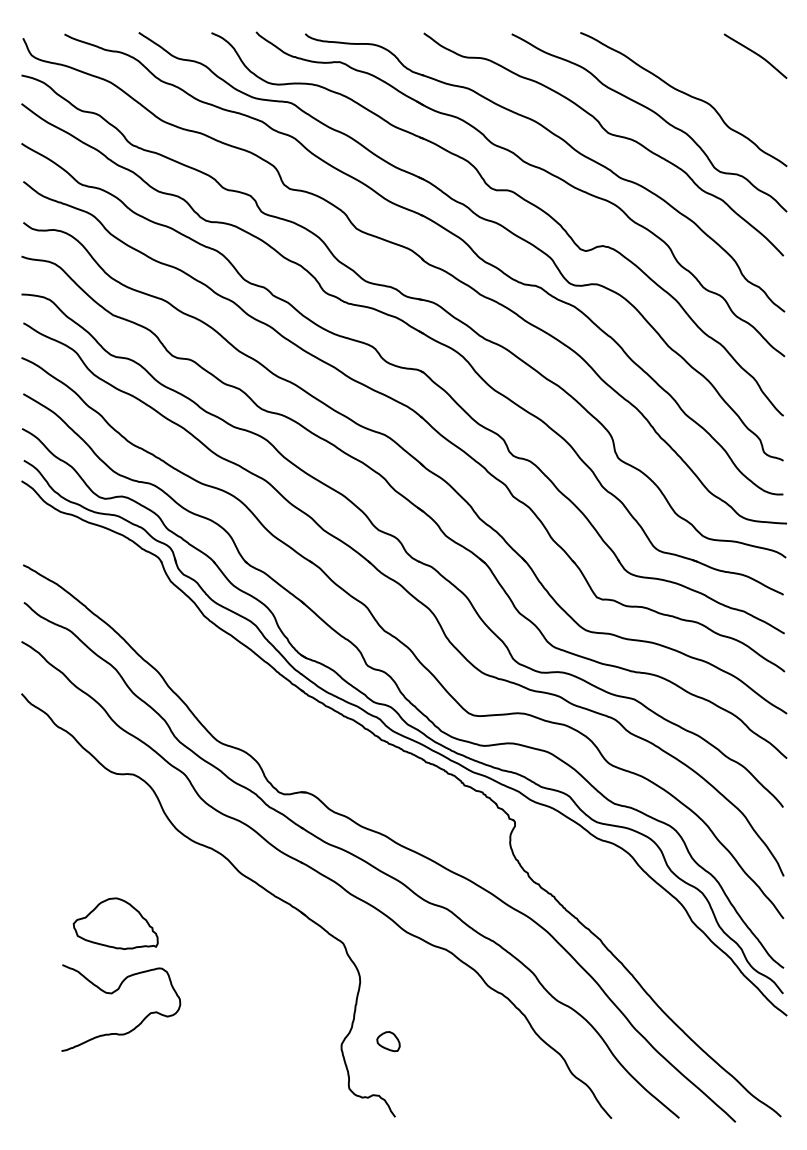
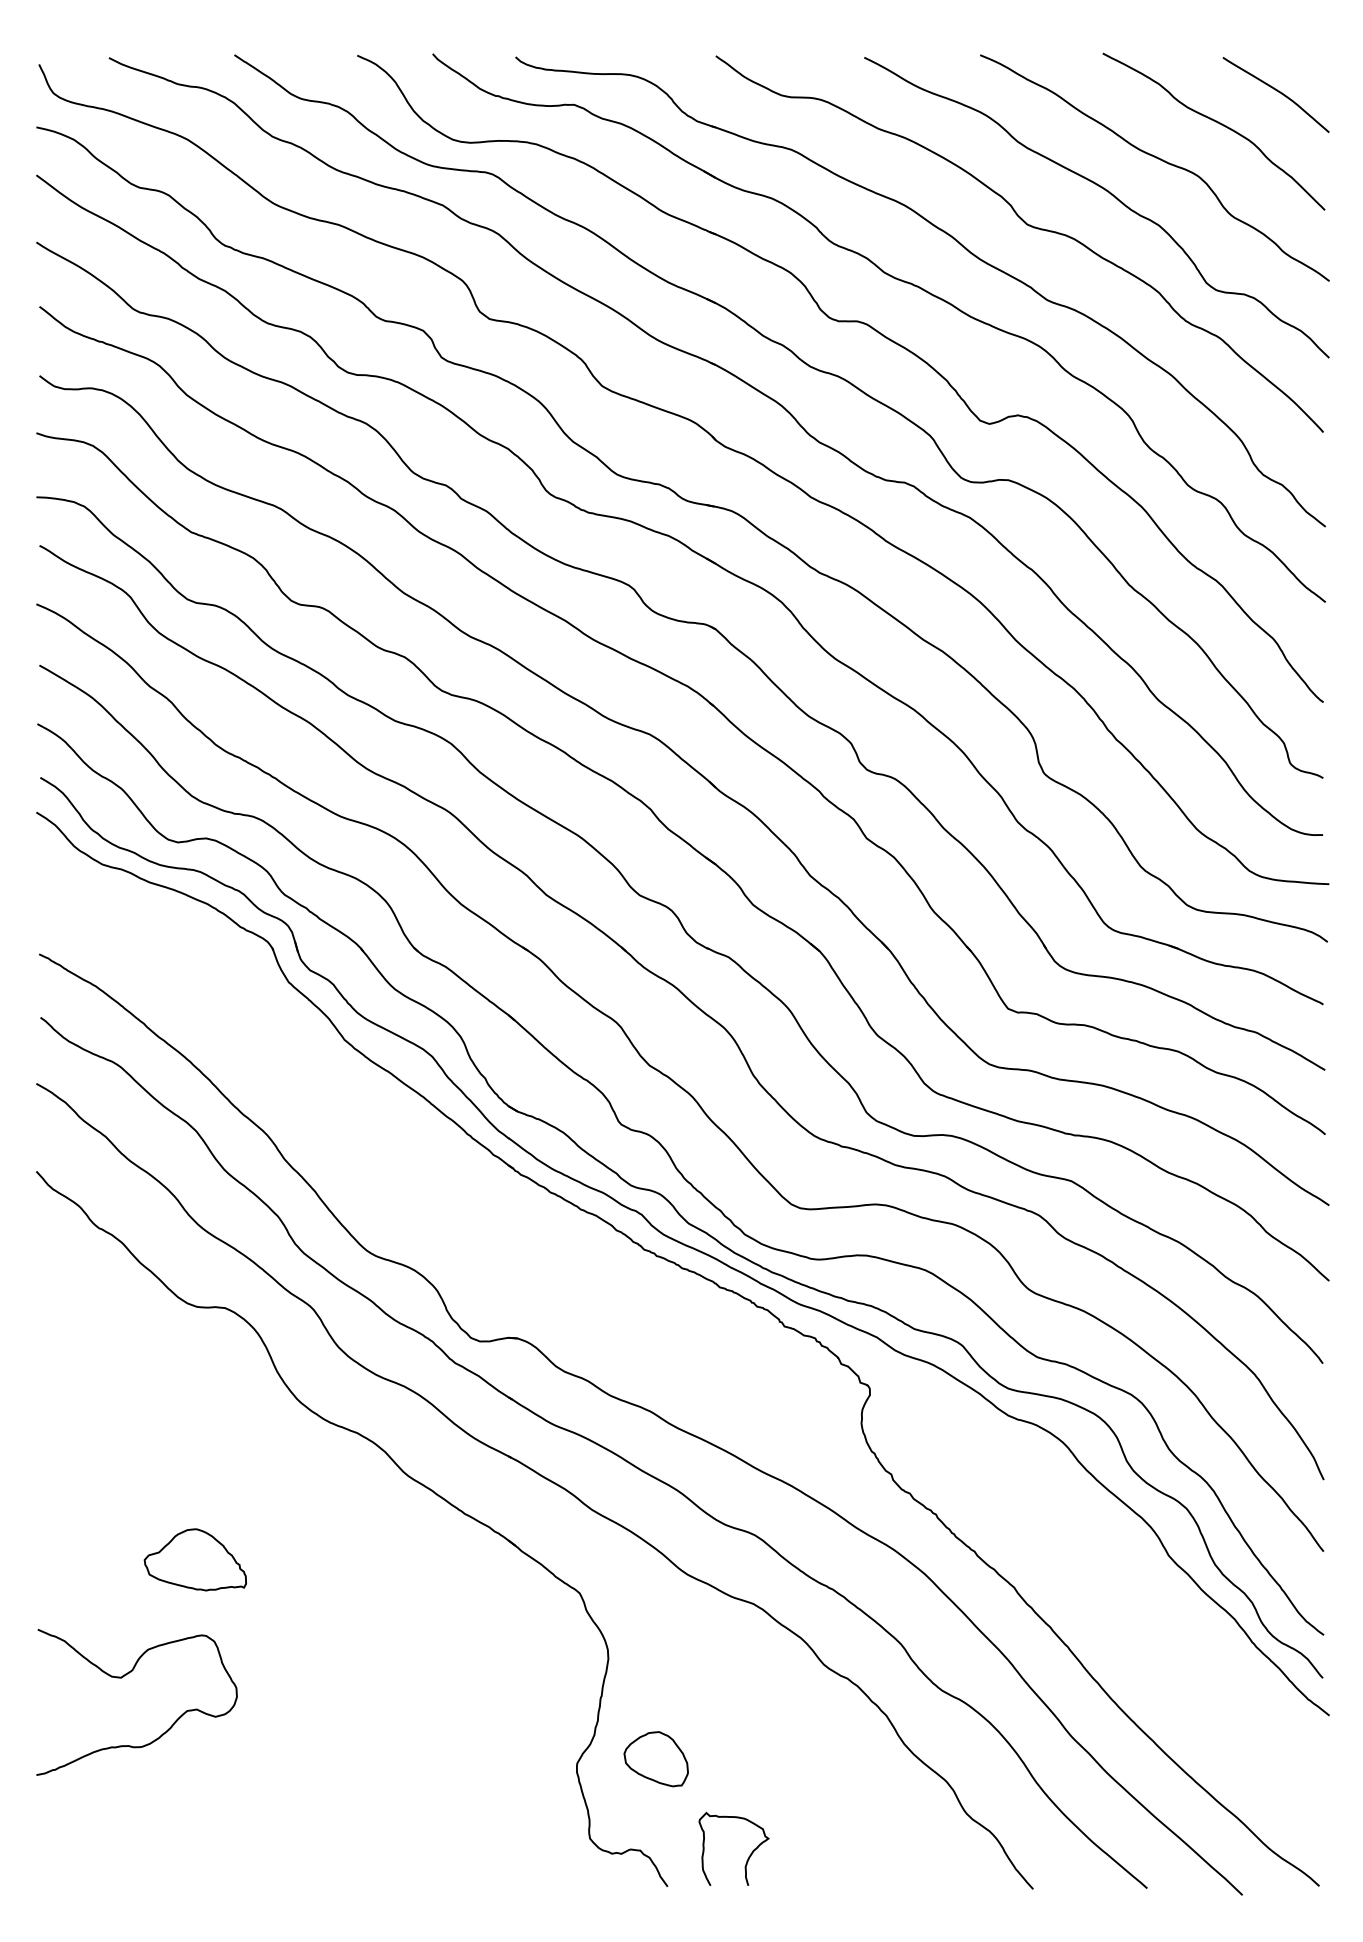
curve: (720, 73) -> (1216, 124), added
part: (115, 923) -> (195, 1559), size x0.71
curve: (112, 994) -> (122, 1679), moved
part: (388, 1041) -> (656, 1758), size x1.67
curve: (442, 1099) -> (747, 1856), added

